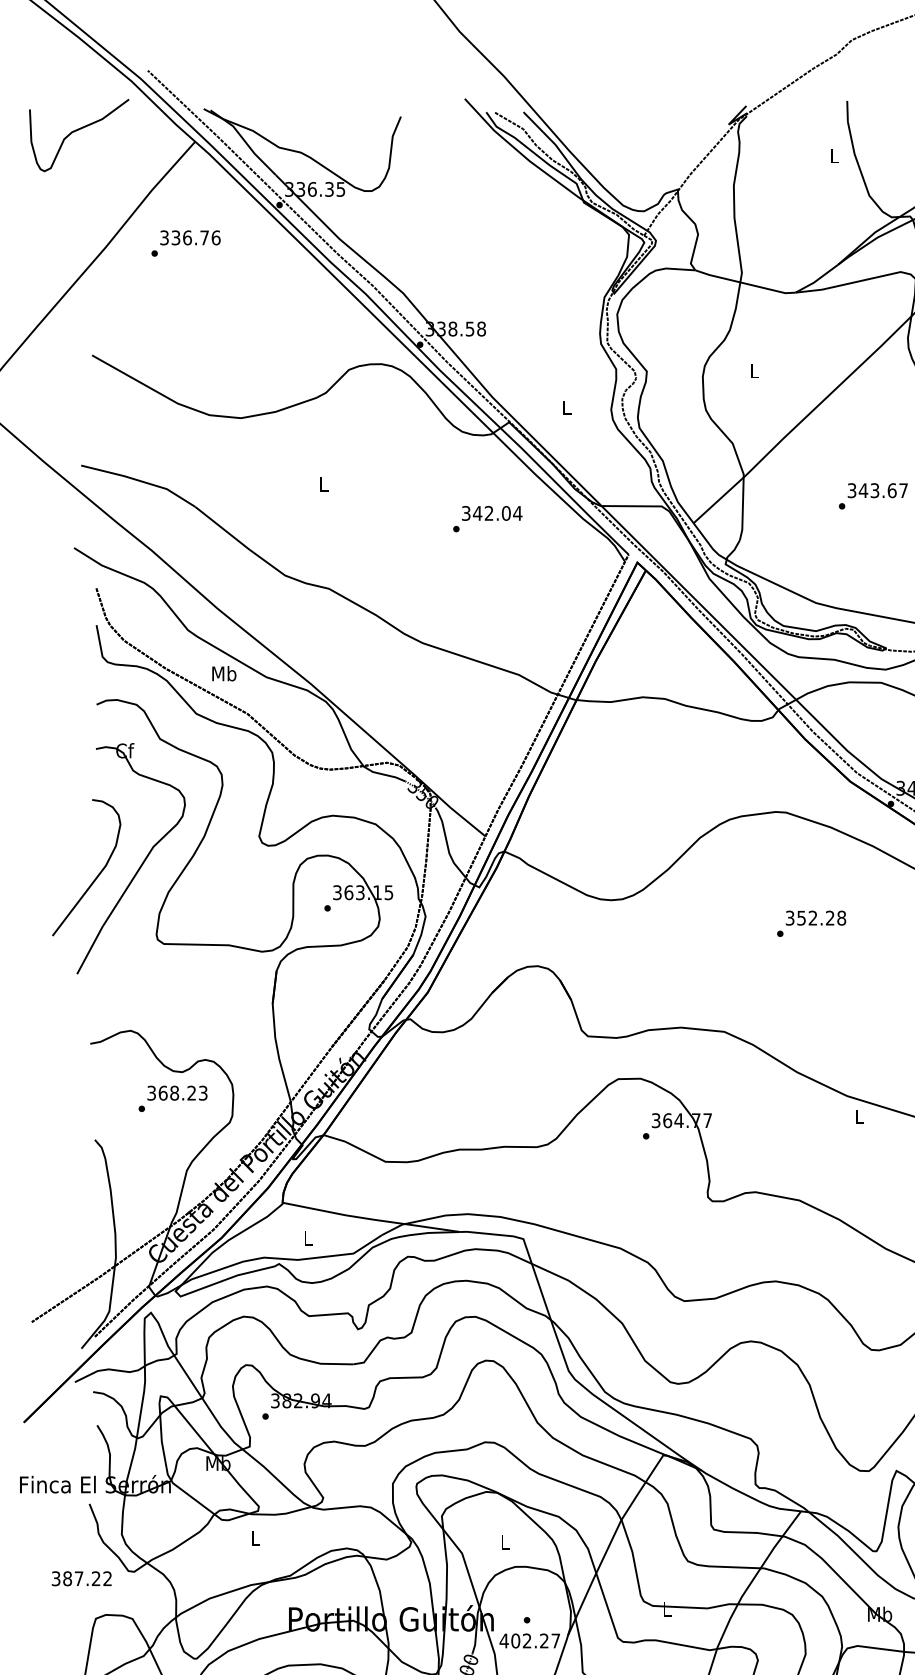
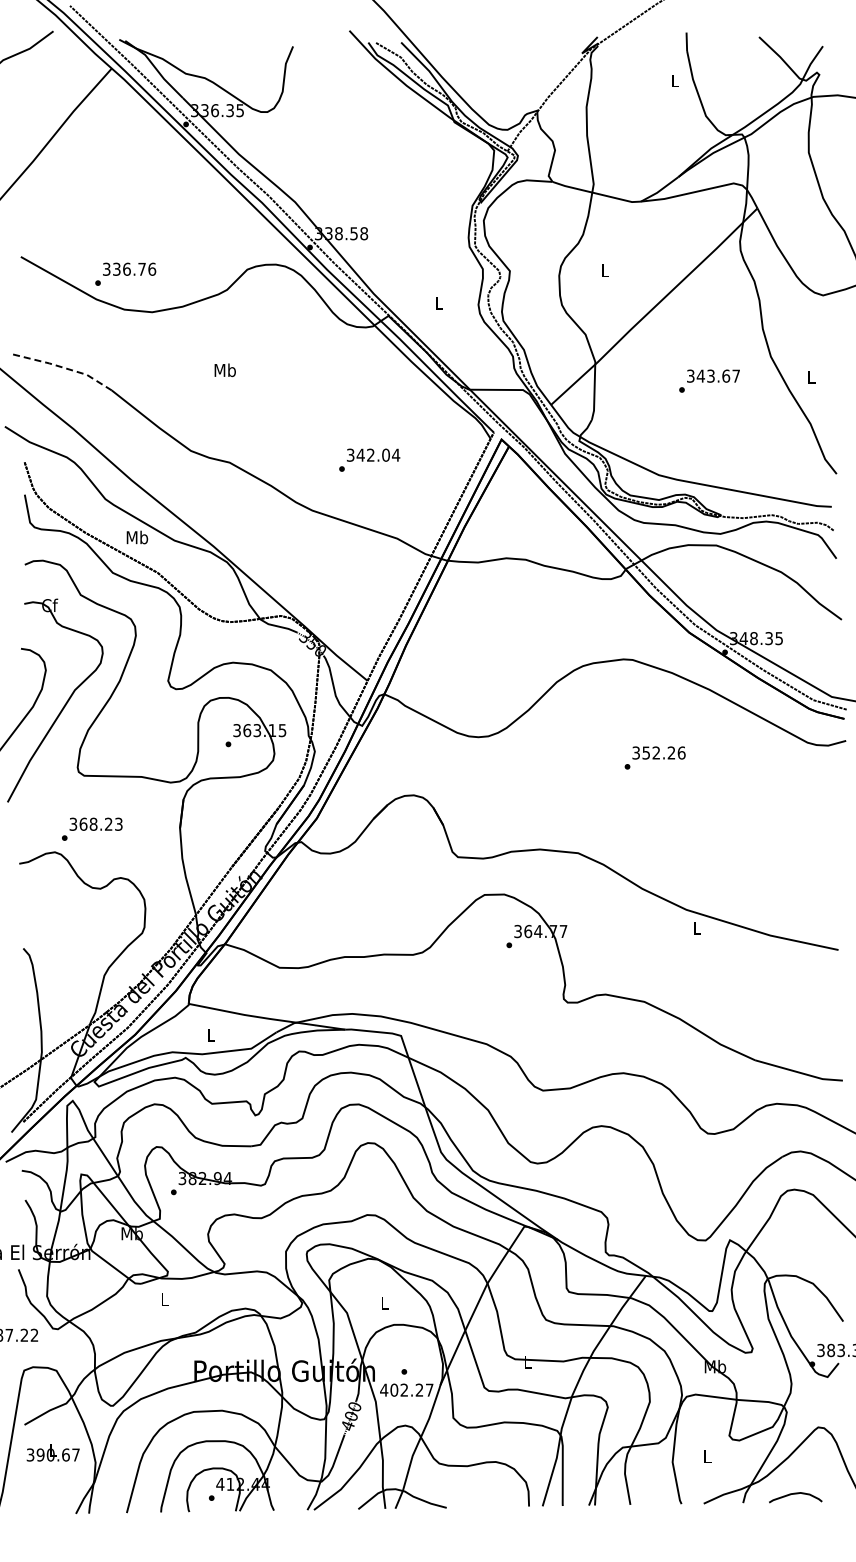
text: (185, 242) -> (125, 273), moved
line: (140, 480) -> (63, 367), solid -> dashed
text: (323, 484) -> (224, 370), L -> Mb
text: (487, 518) -> (369, 459), moved
text: (841, 917) -> (681, 752), 352.28 -> 352.26
text: (173, 1097) -> (92, 828), moved

